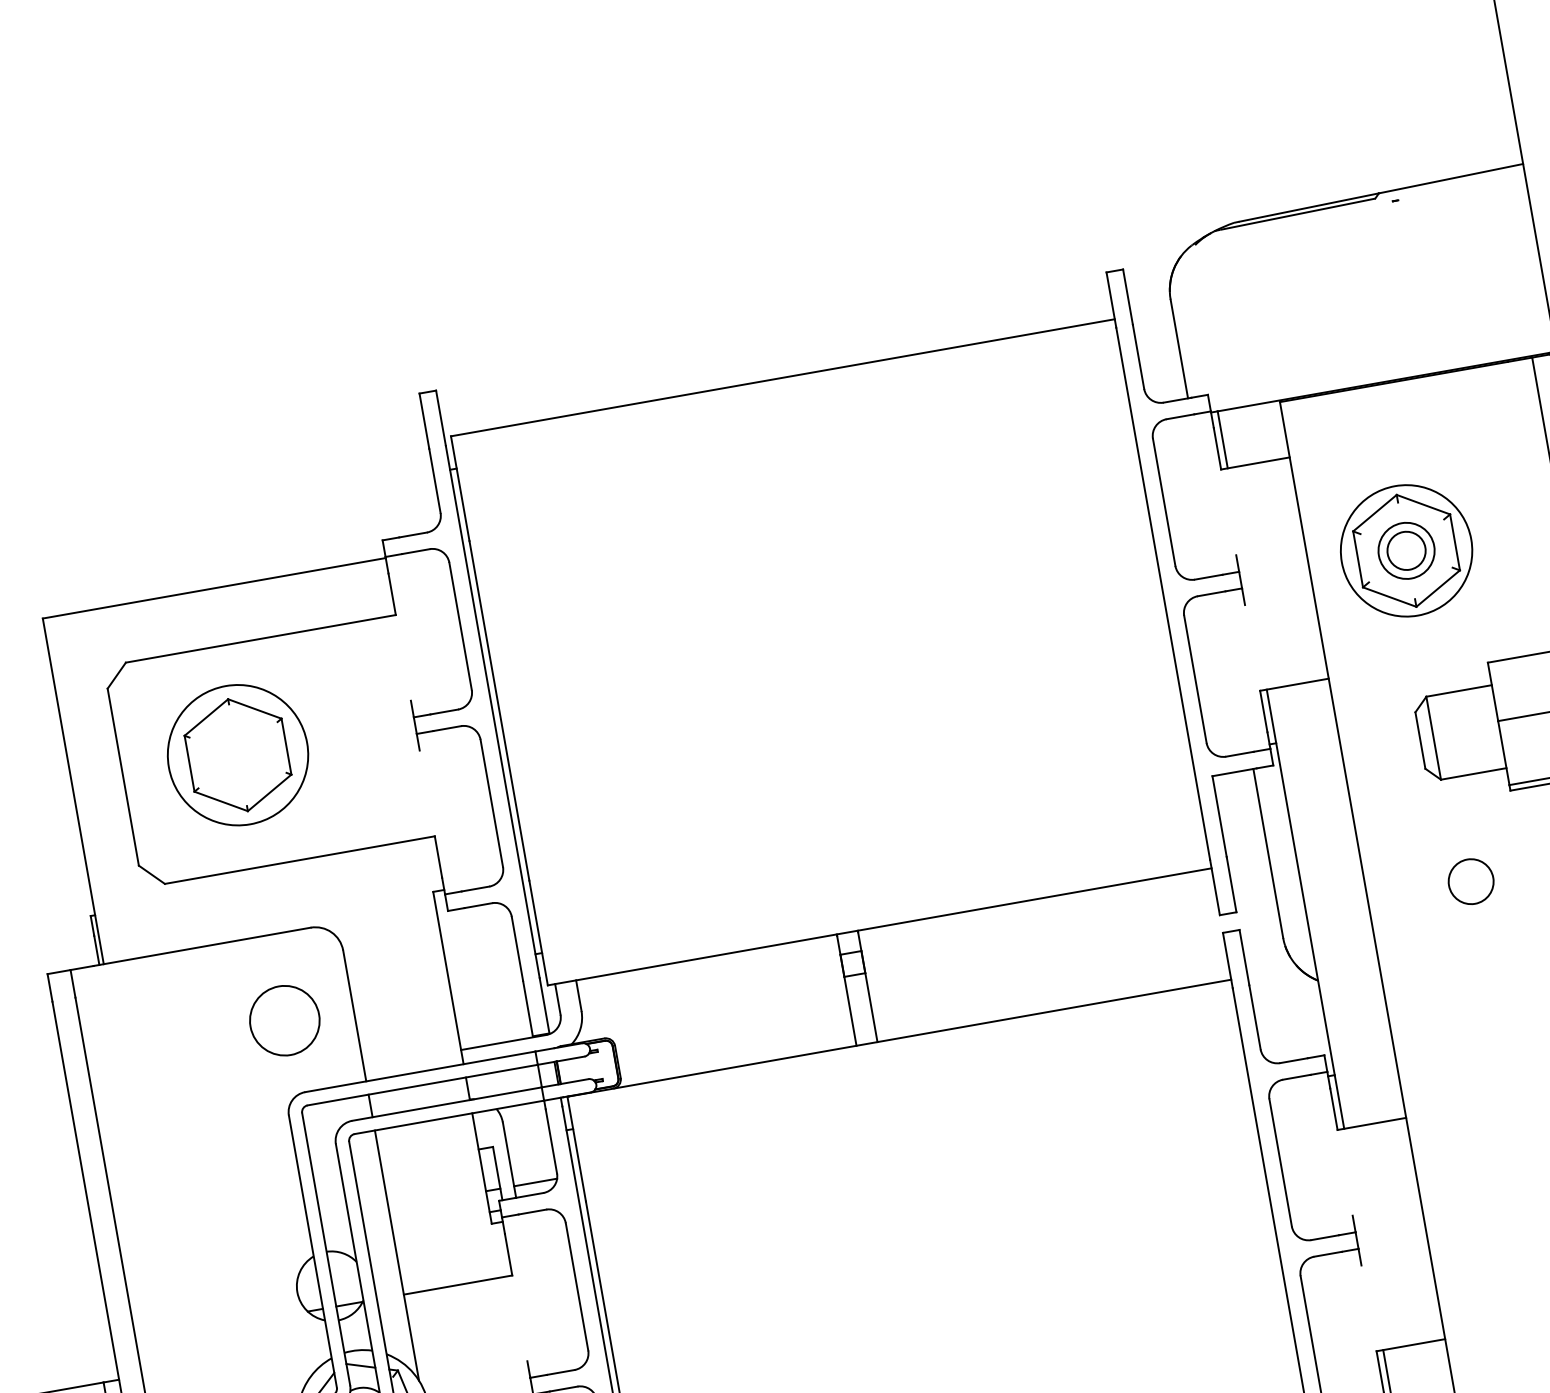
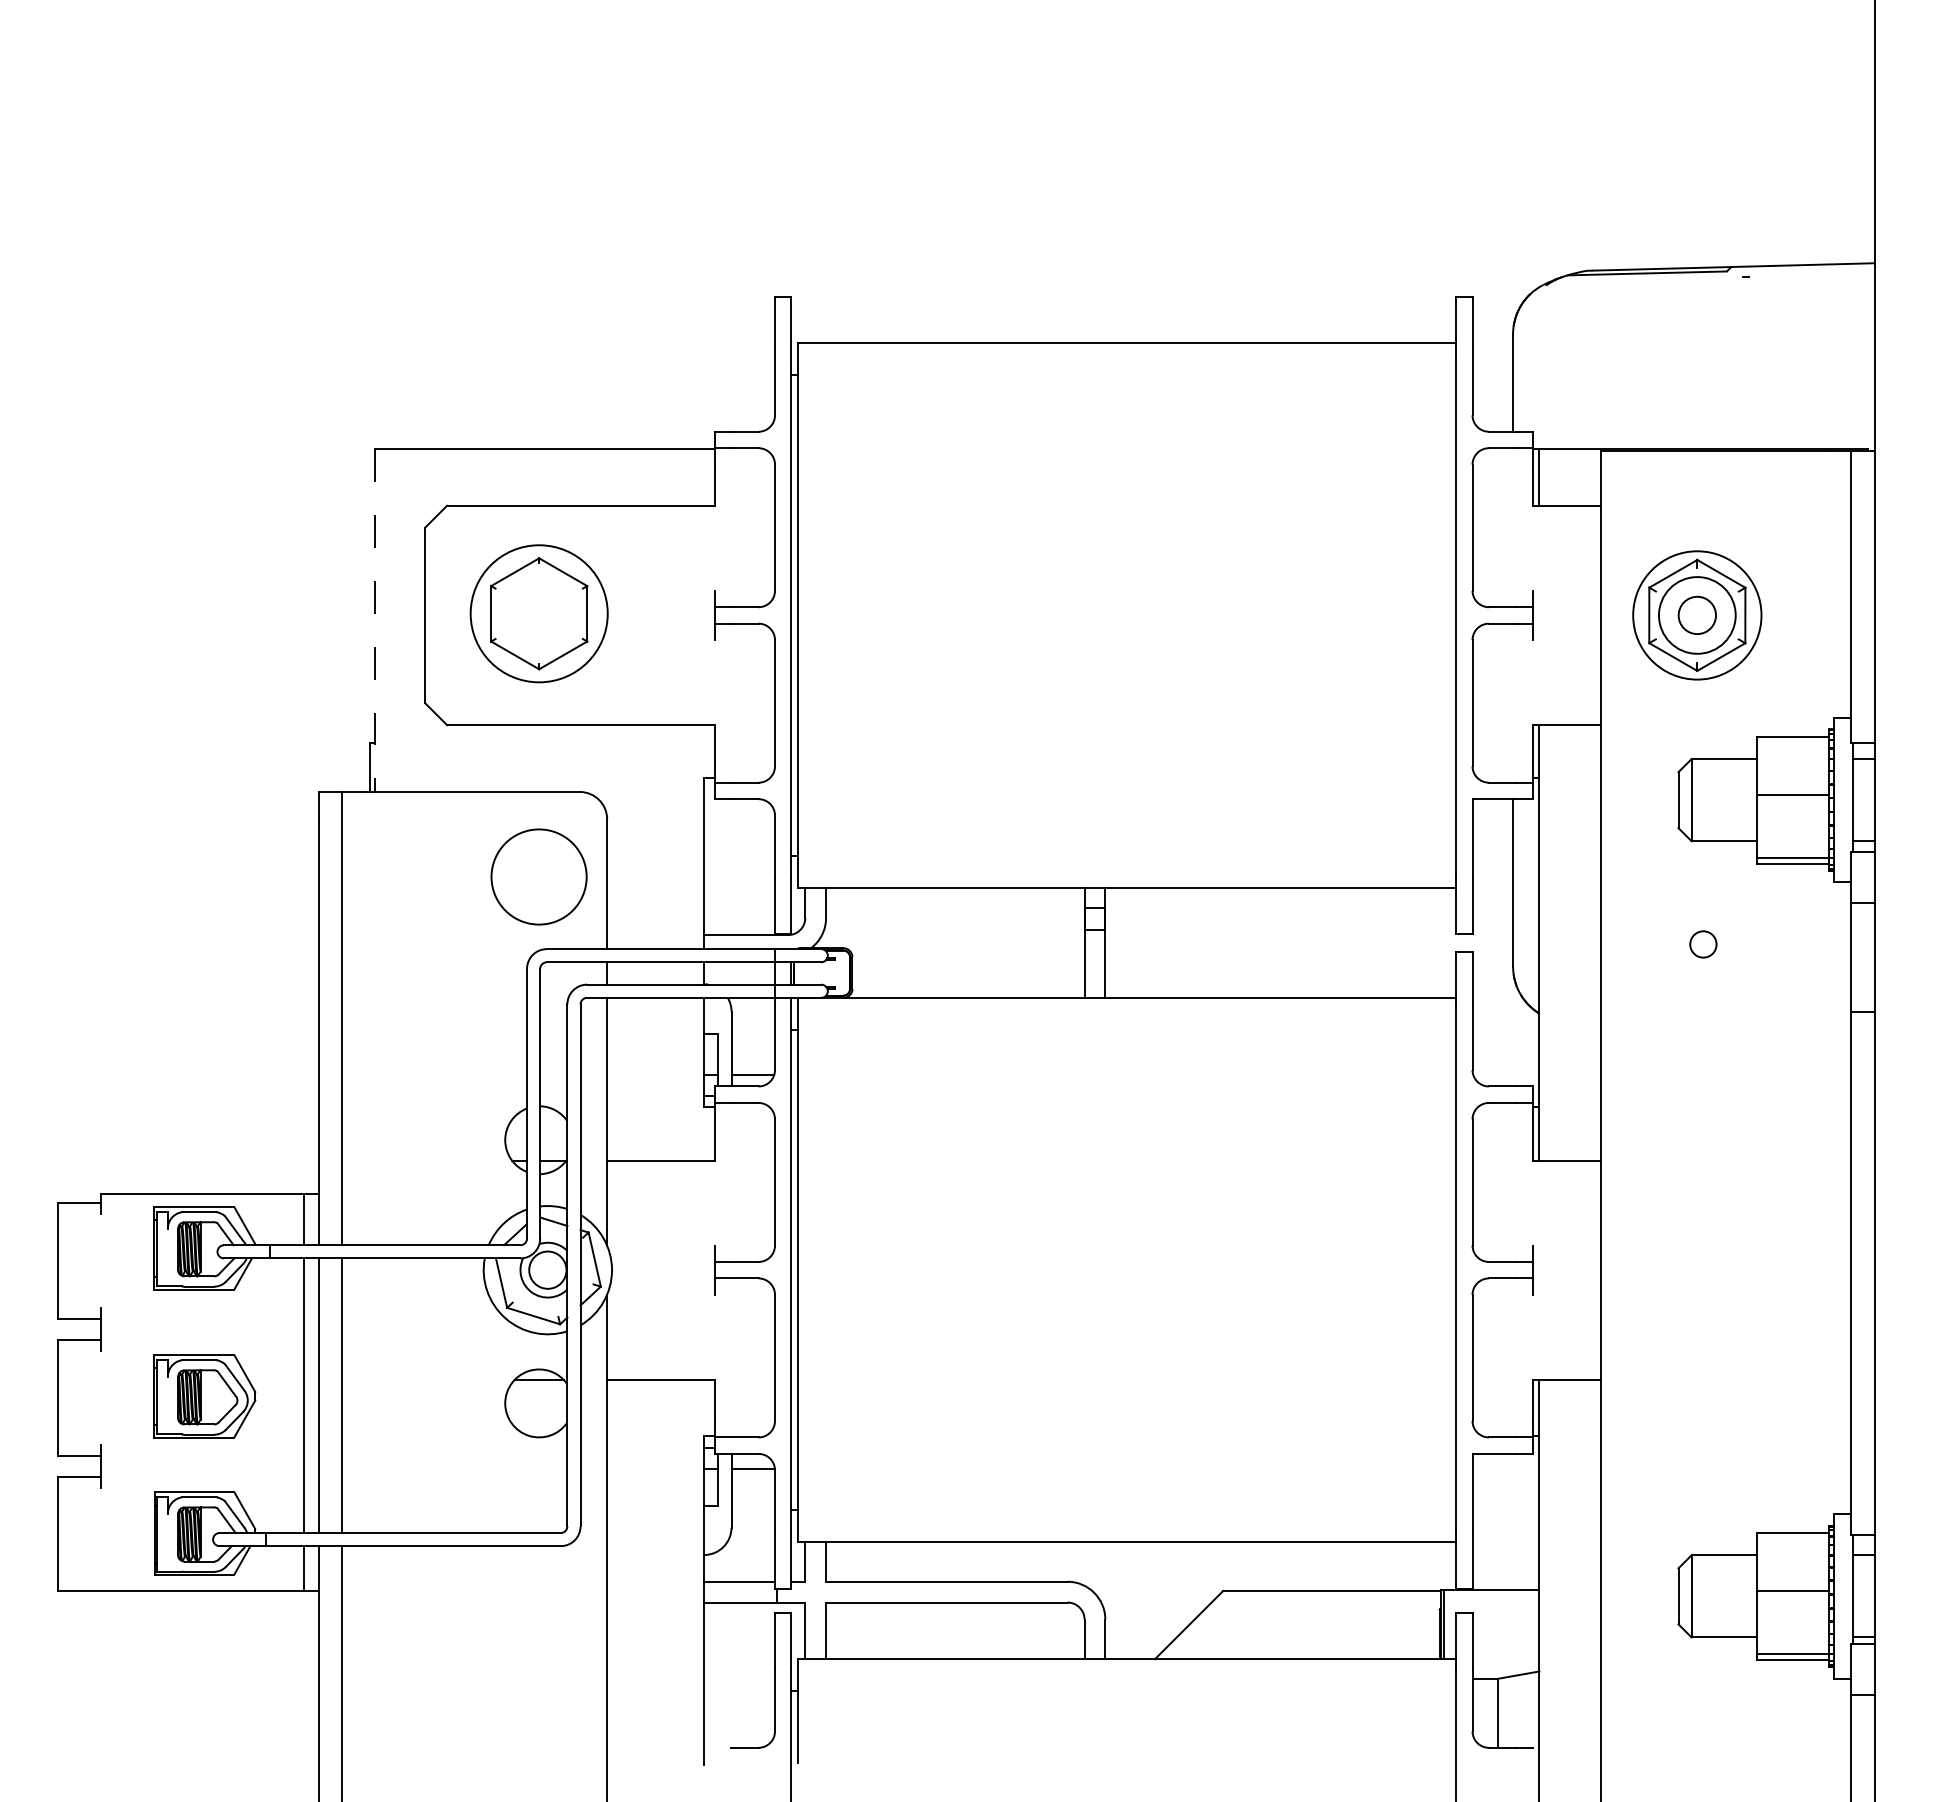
circle: (1405, 551) -> (1696, 615), size x1.4
line: (73, 792) -> (374, 621), solid -> dashed
circle: (1471, 881) -> (1703, 944), size x0.6
circle: (285, 1020) -> (539, 876), size x1.4

